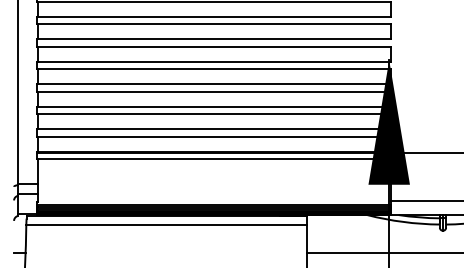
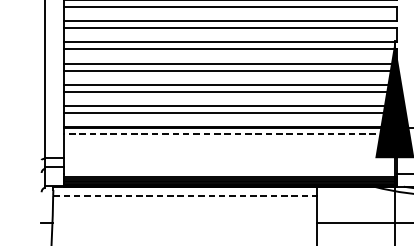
line: (214, 158) -> (230, 133), solid -> dashed
line: (167, 224) -> (186, 195), solid -> dashed

